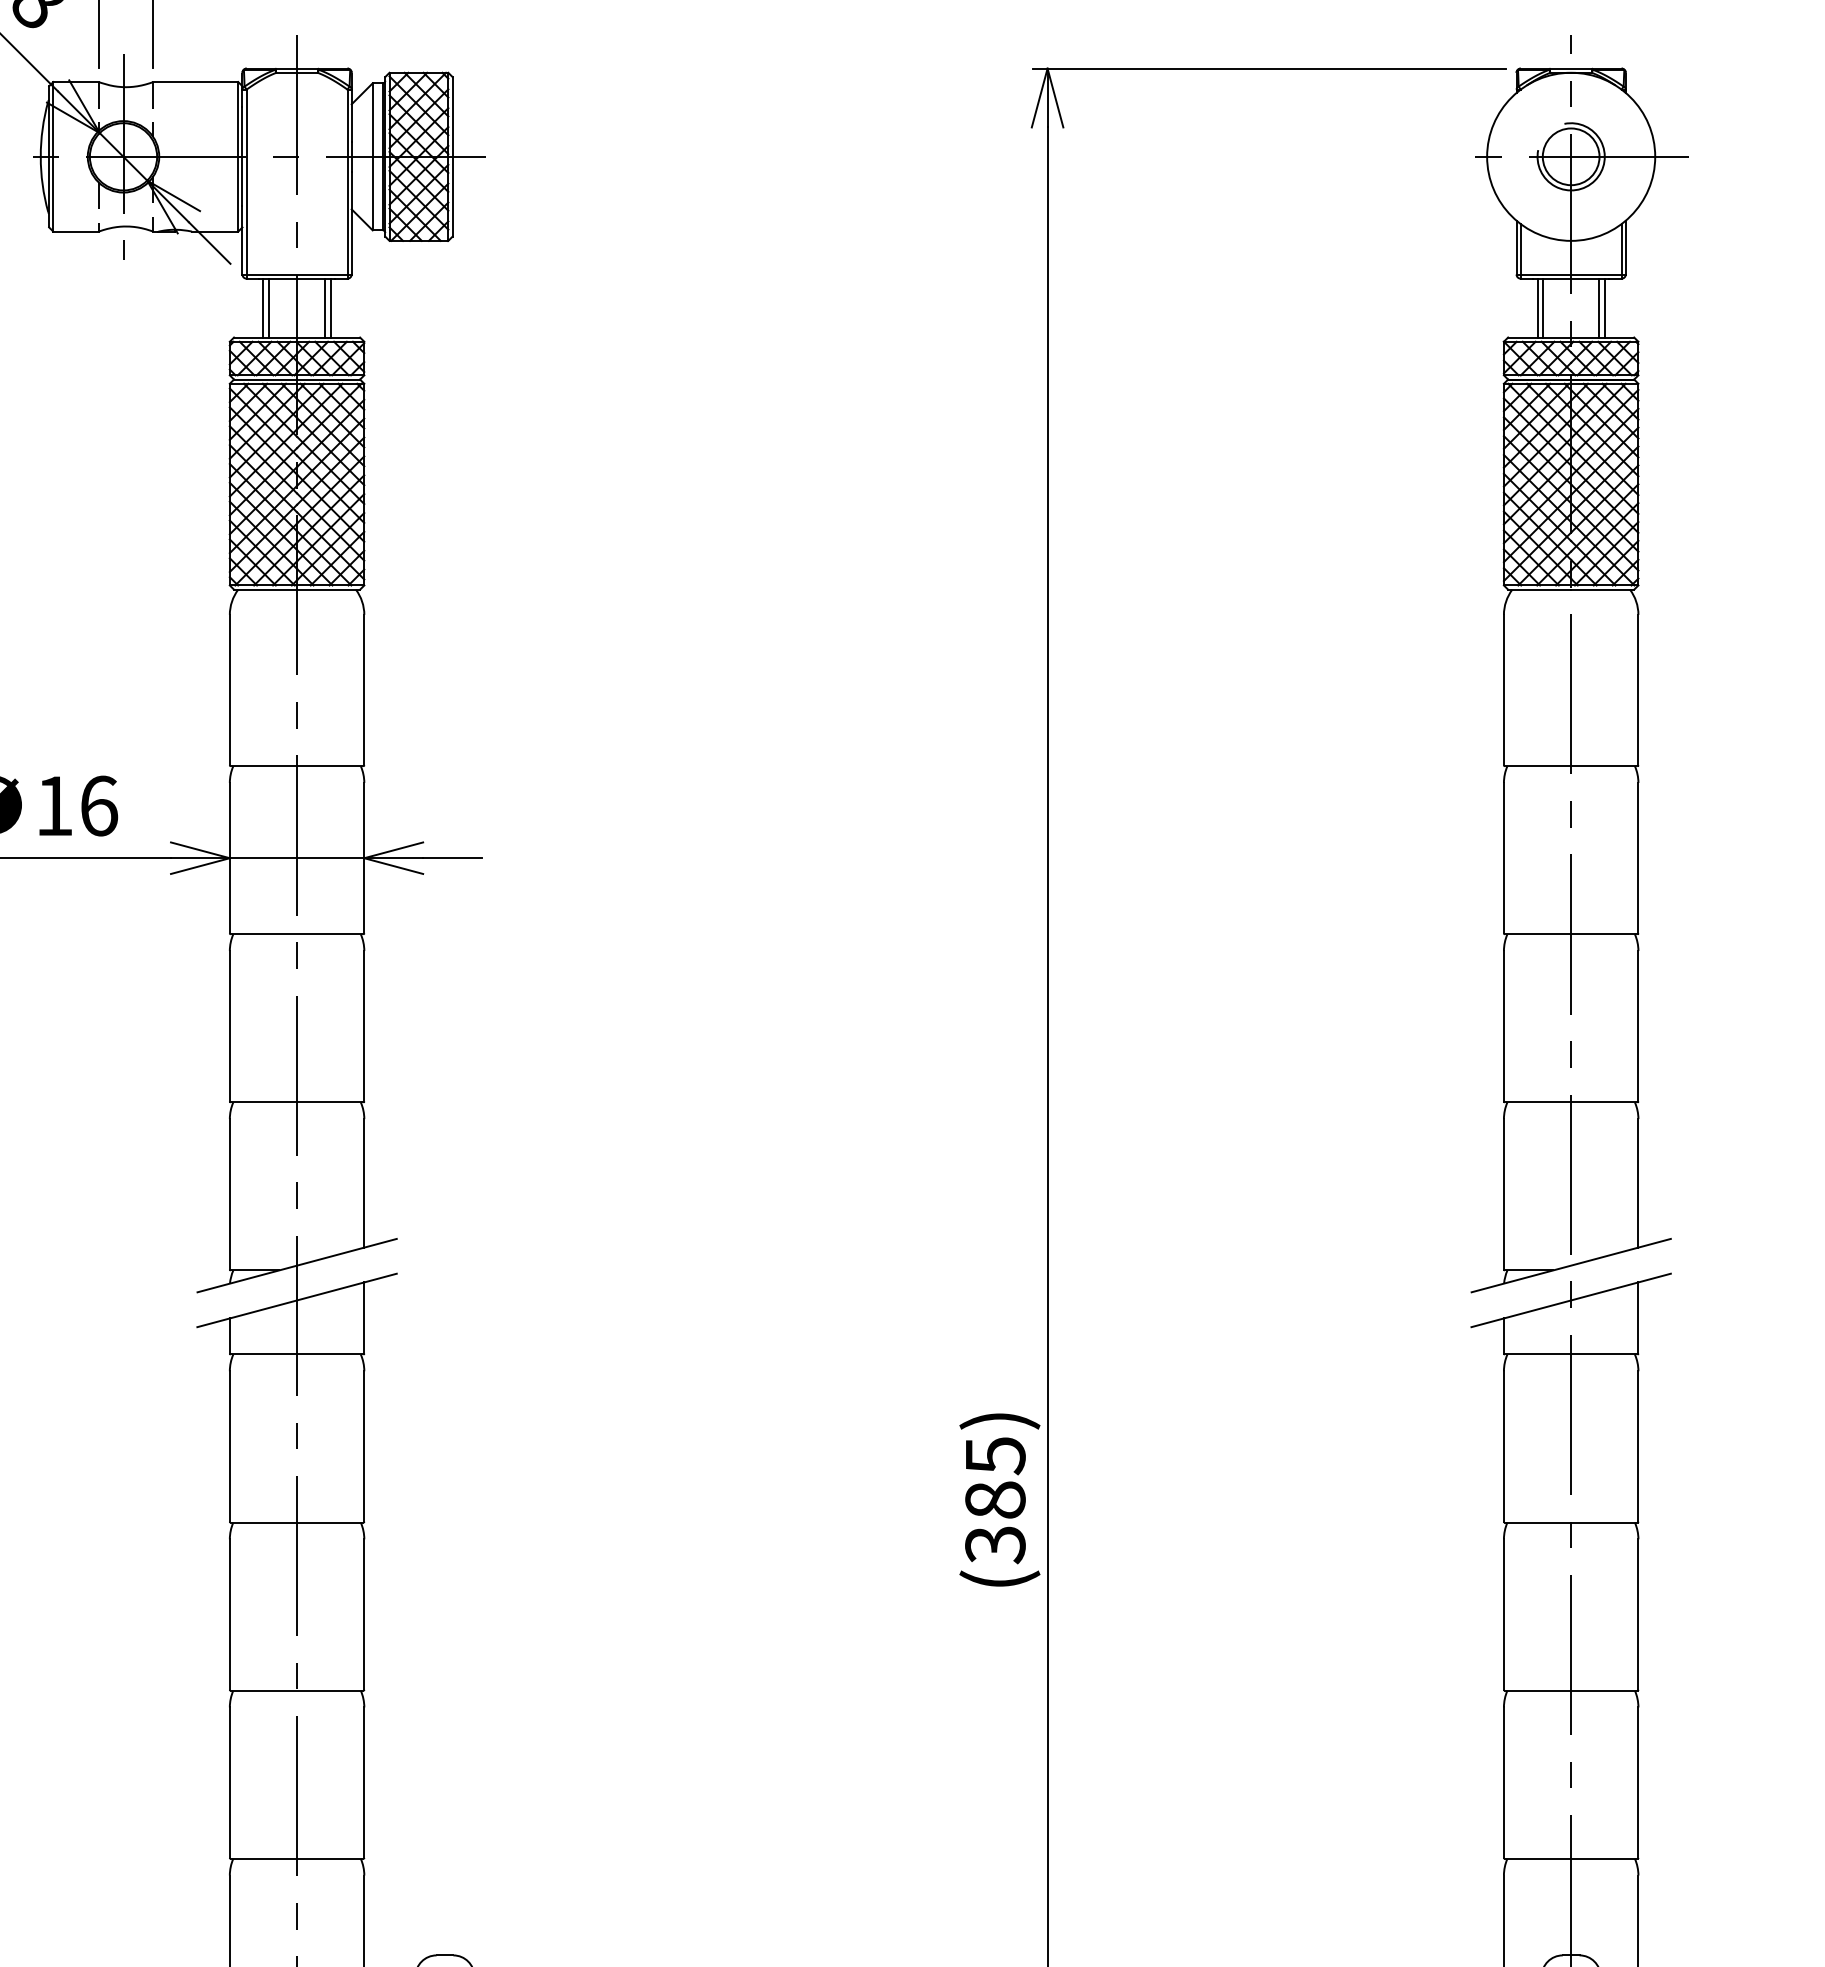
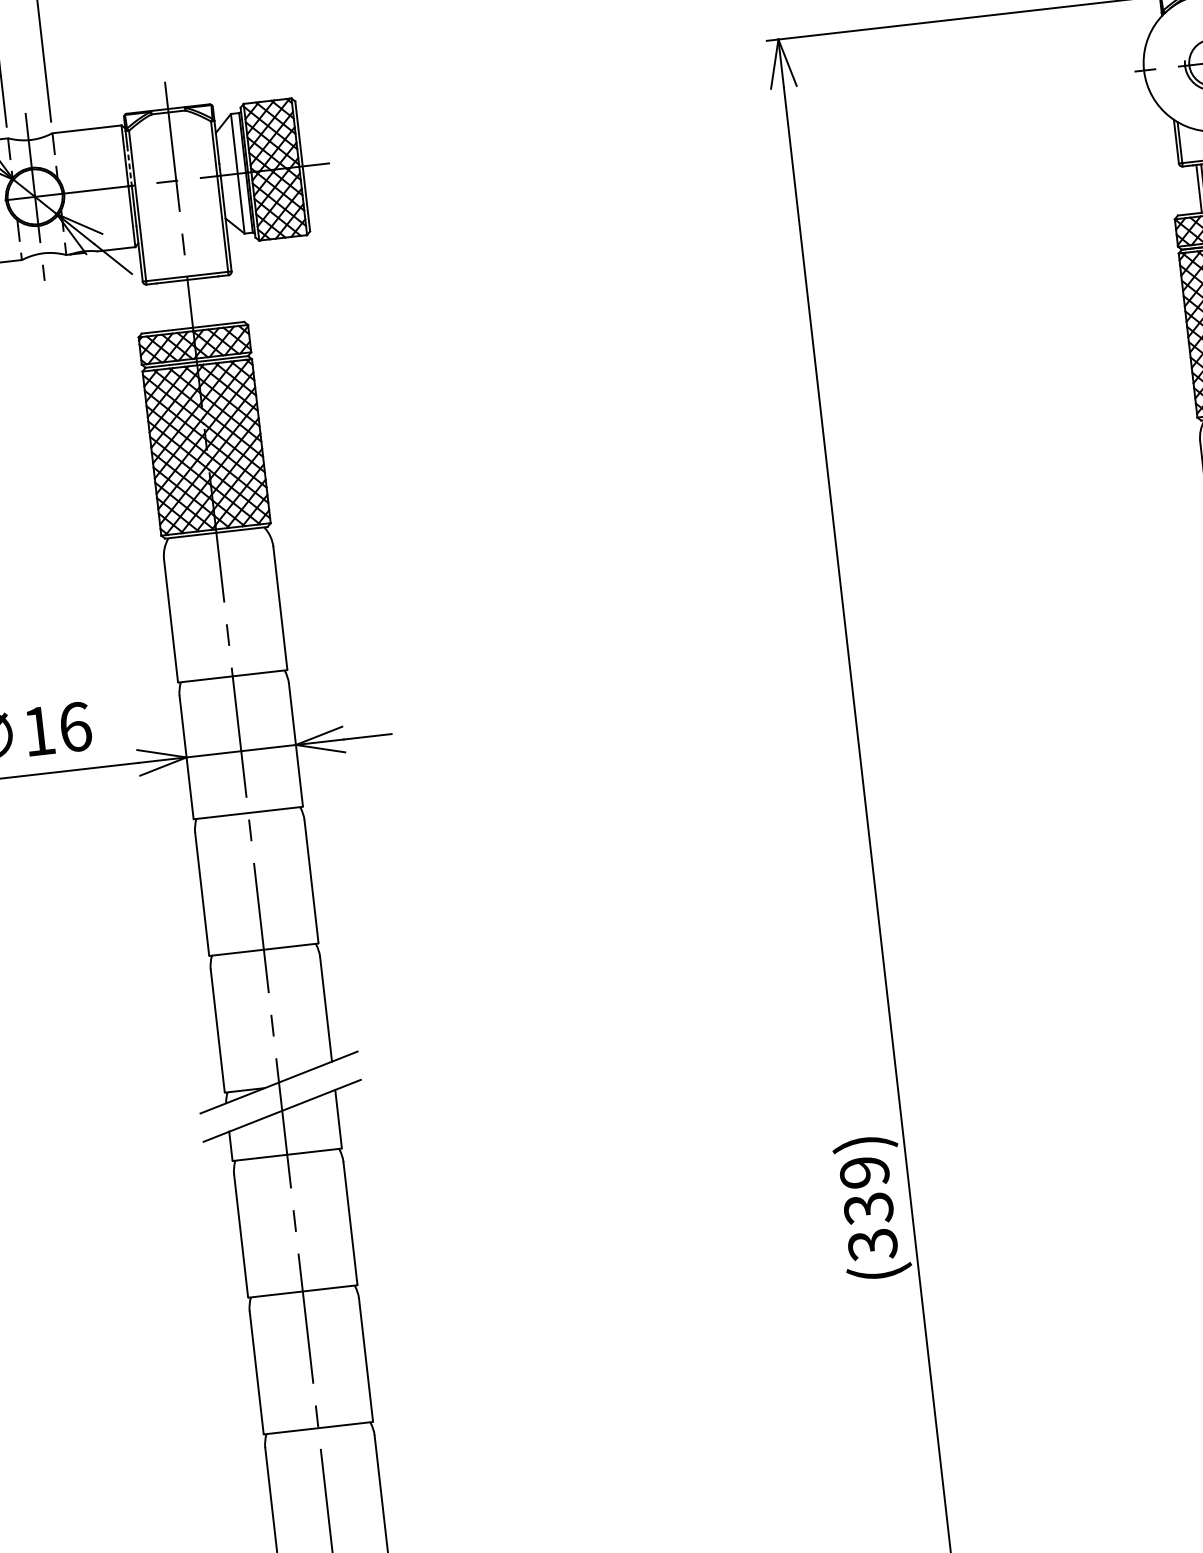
line: (242, 132) -> (129, 166), solid -> dashed
line: (263, 307) -> (162, 306), removed
line: (269, 307) -> (167, 305), removed
line: (324, 307) -> (212, 300), removed
line: (330, 307) -> (217, 300), removed
text: (995, 1478) -> (866, 1190), (385) -> (339)

